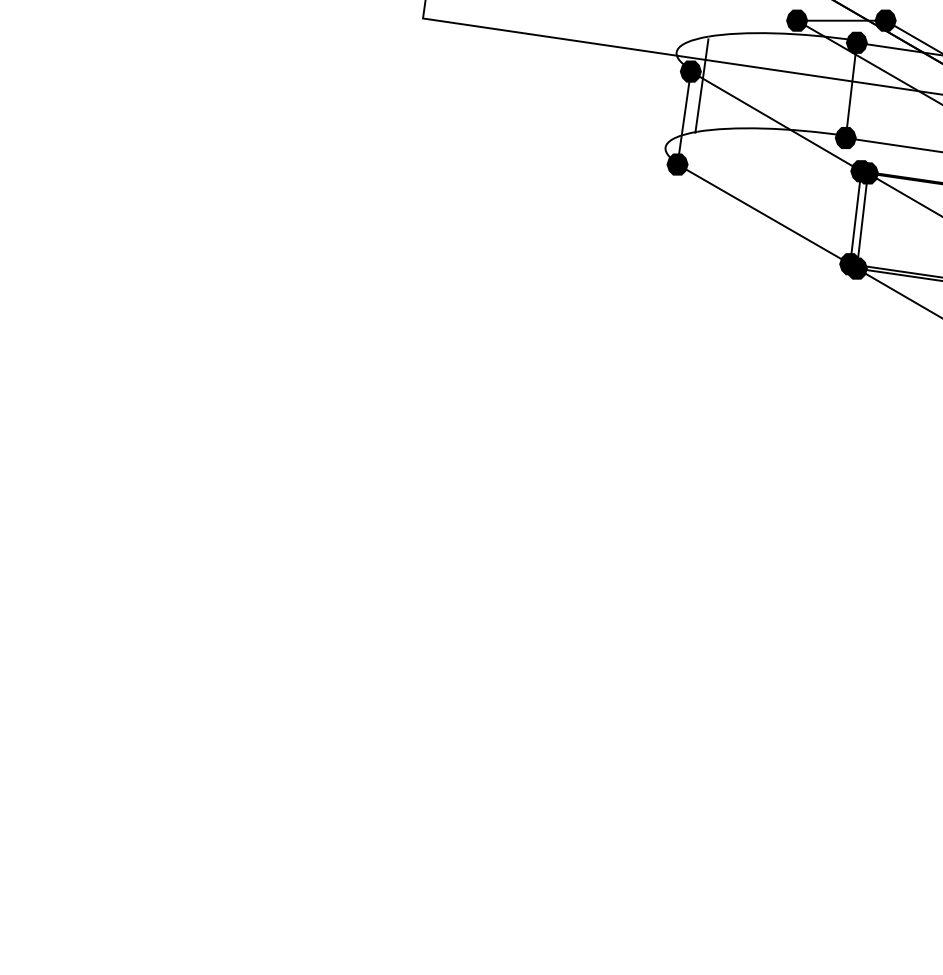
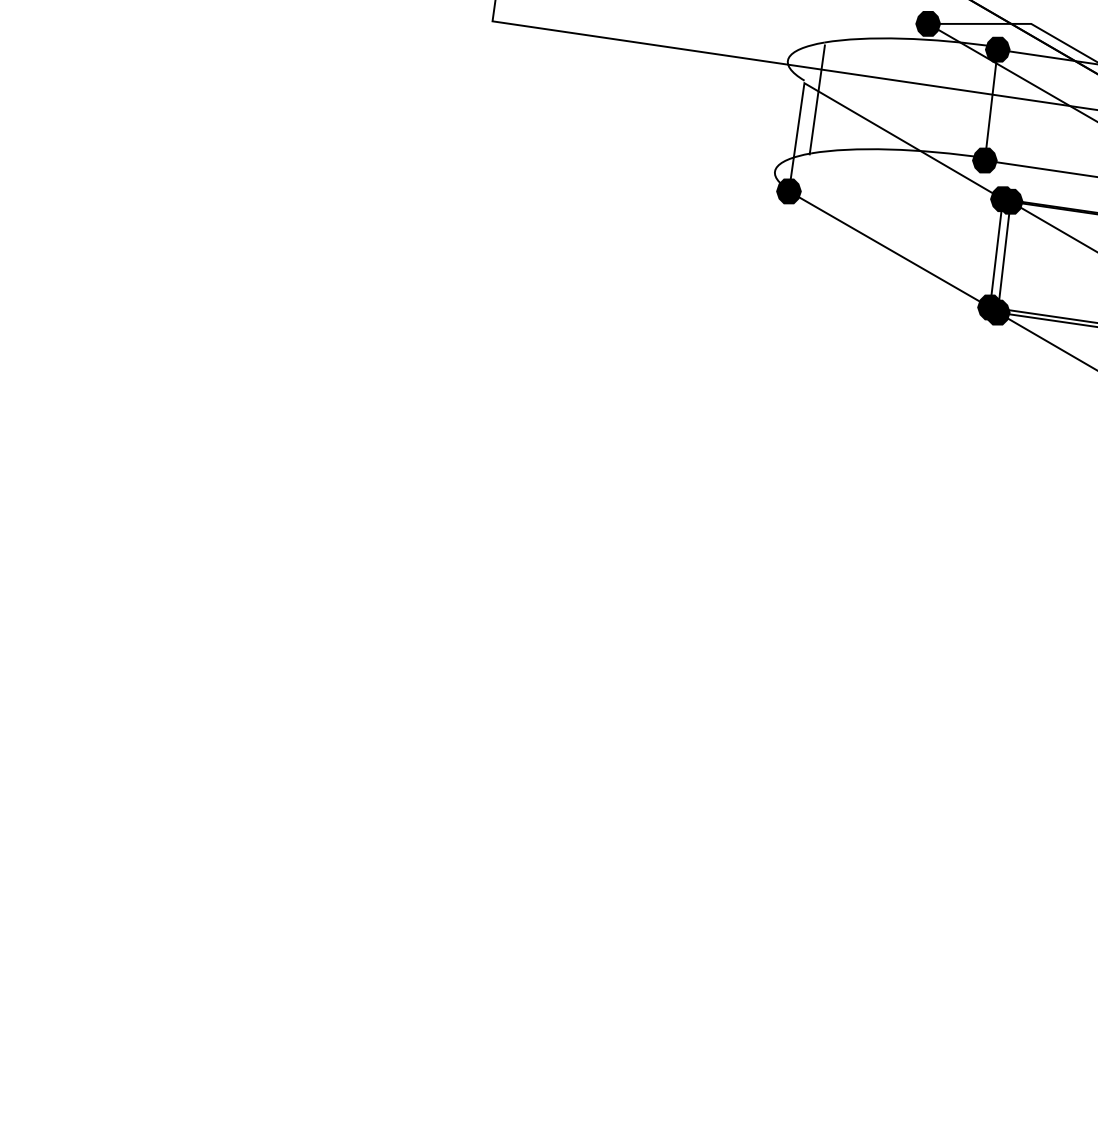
fill: (885, 20) -> (1031, 23), removed
fill: (690, 71) -> (804, 83), removed

